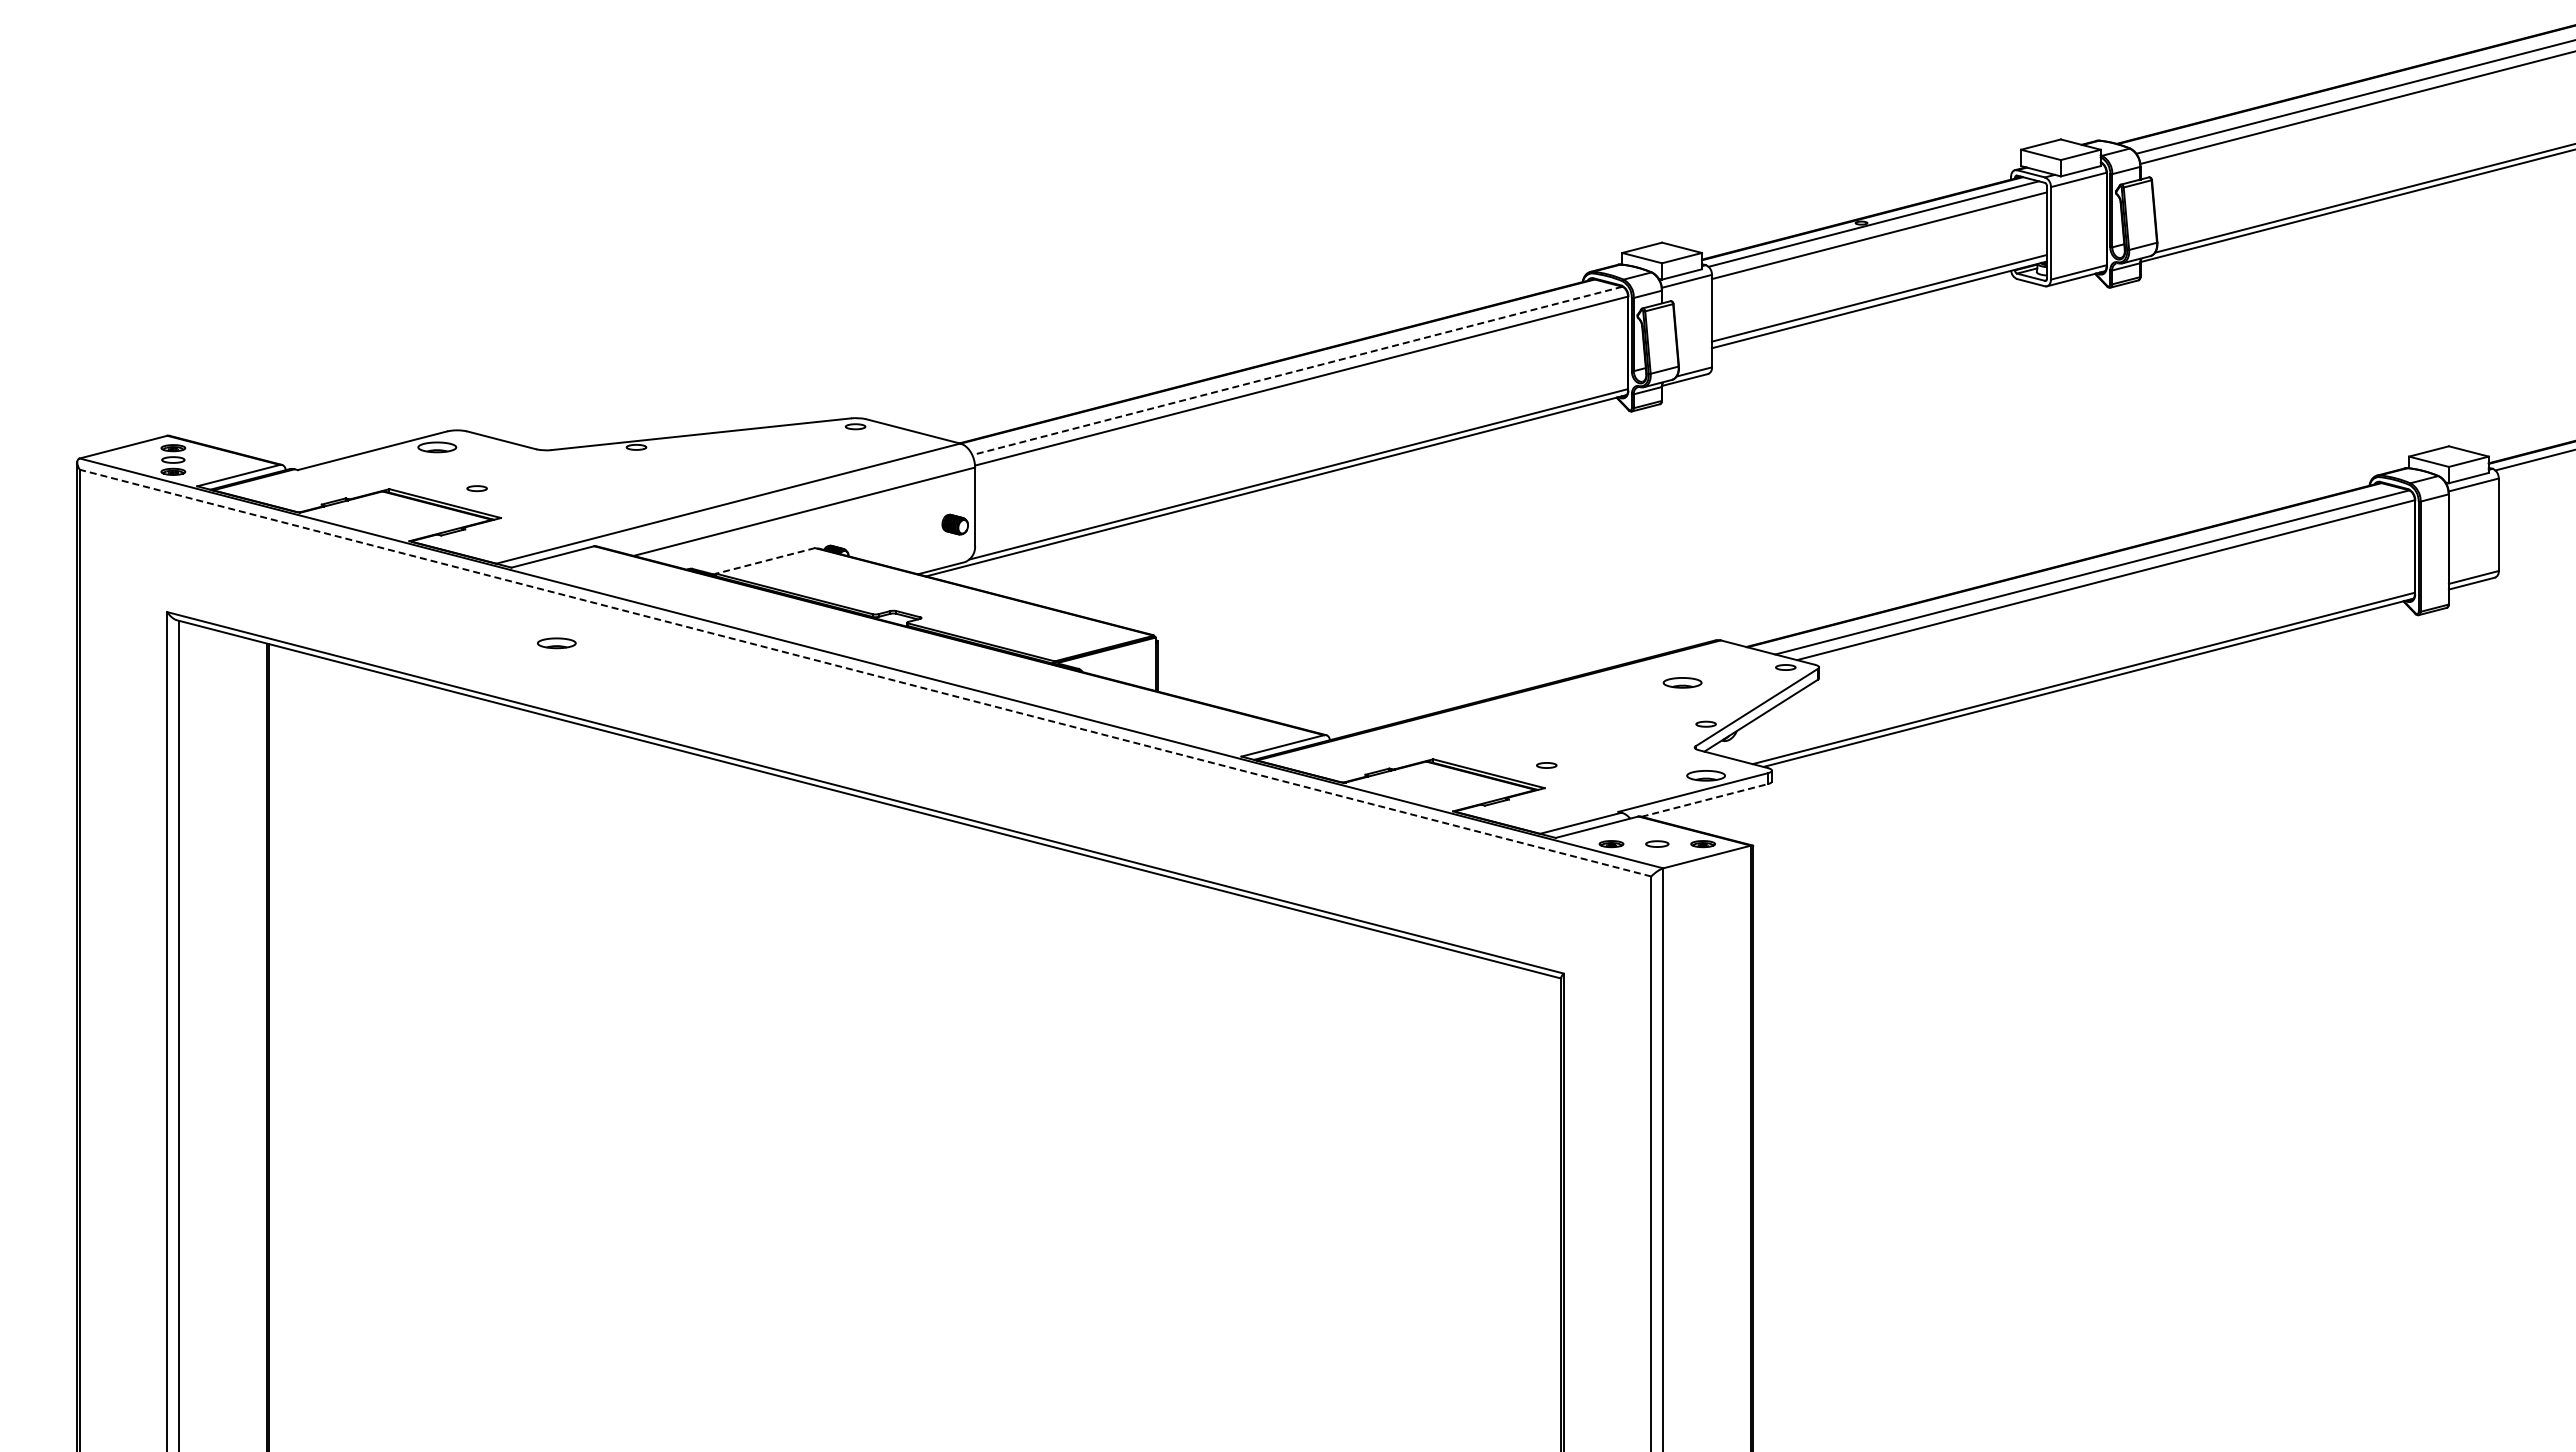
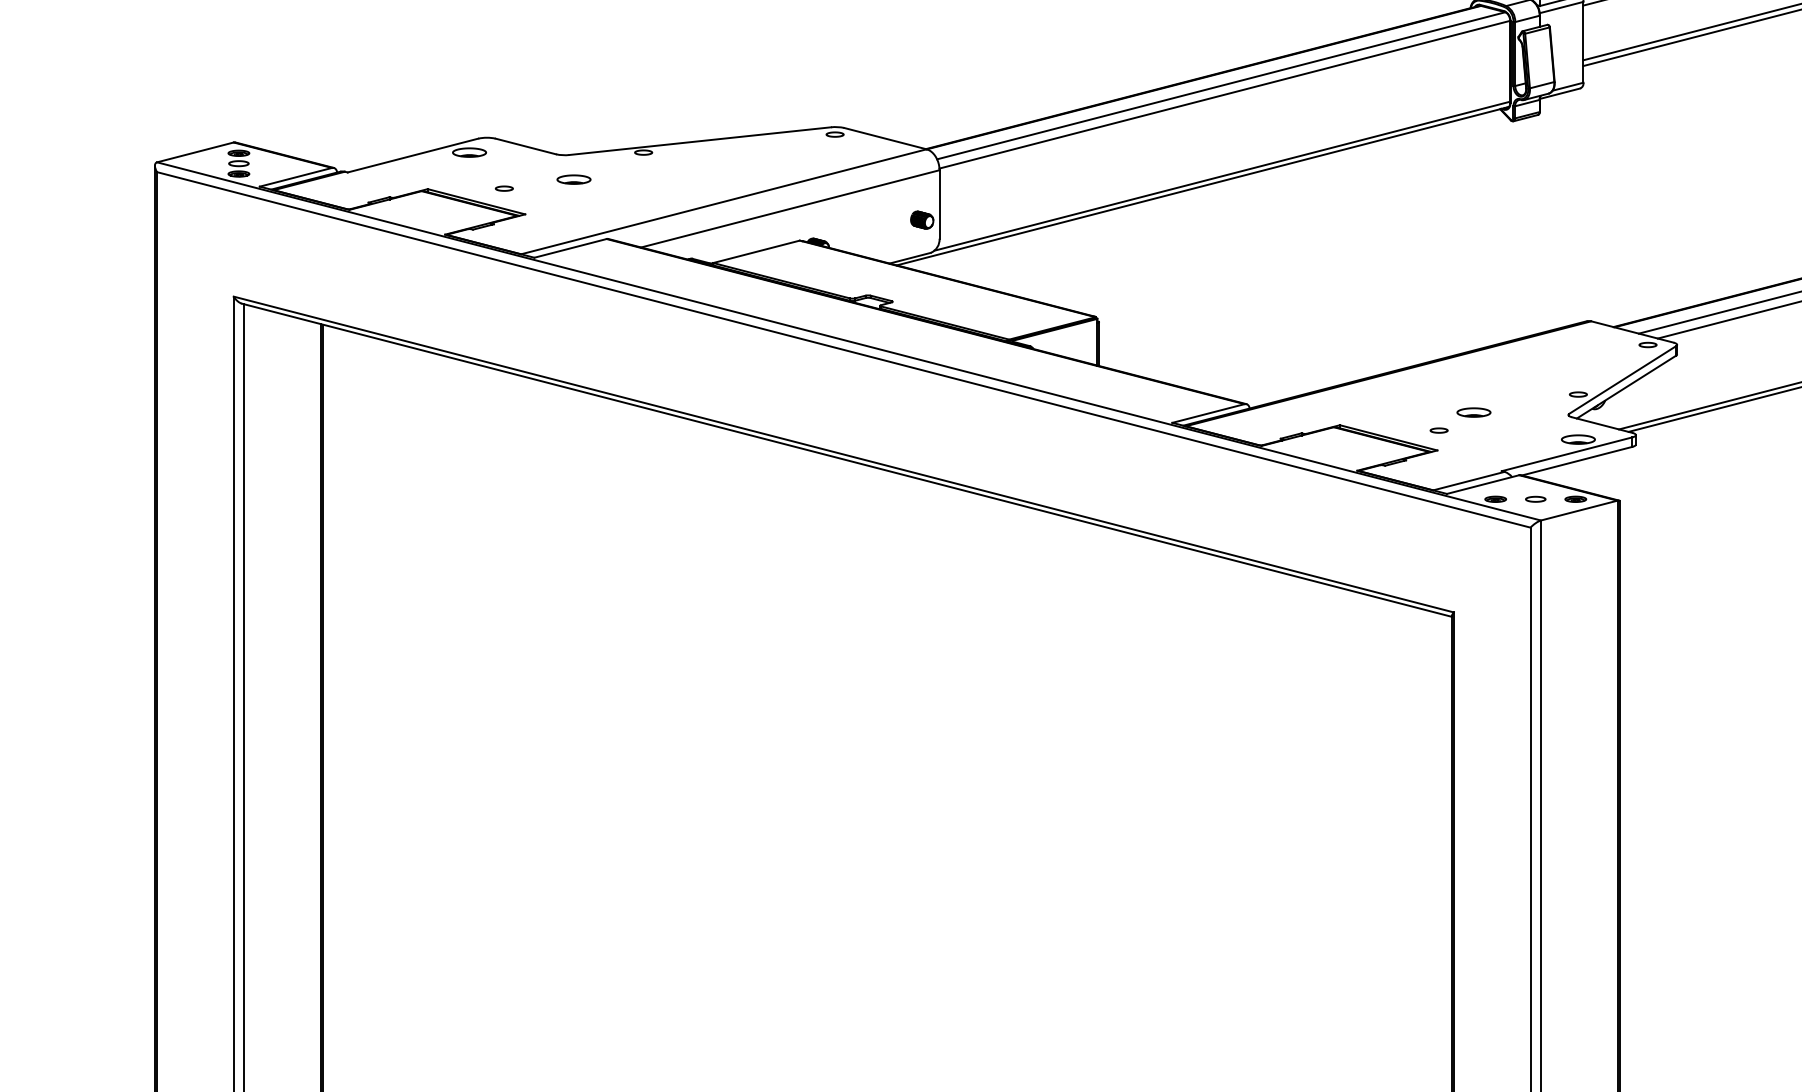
line: (1297, 370) -> (1221, 85), dashed -> solid
line: (765, 561) -> (756, 252), dashed -> solid
part: (556, 643) -> (573, 179), moved
line: (865, 673) -> (843, 350), dashed -> solid
part: (1682, 682) -> (1473, 412), moved
line: (1705, 800) -> (1577, 461), dashed -> solid

